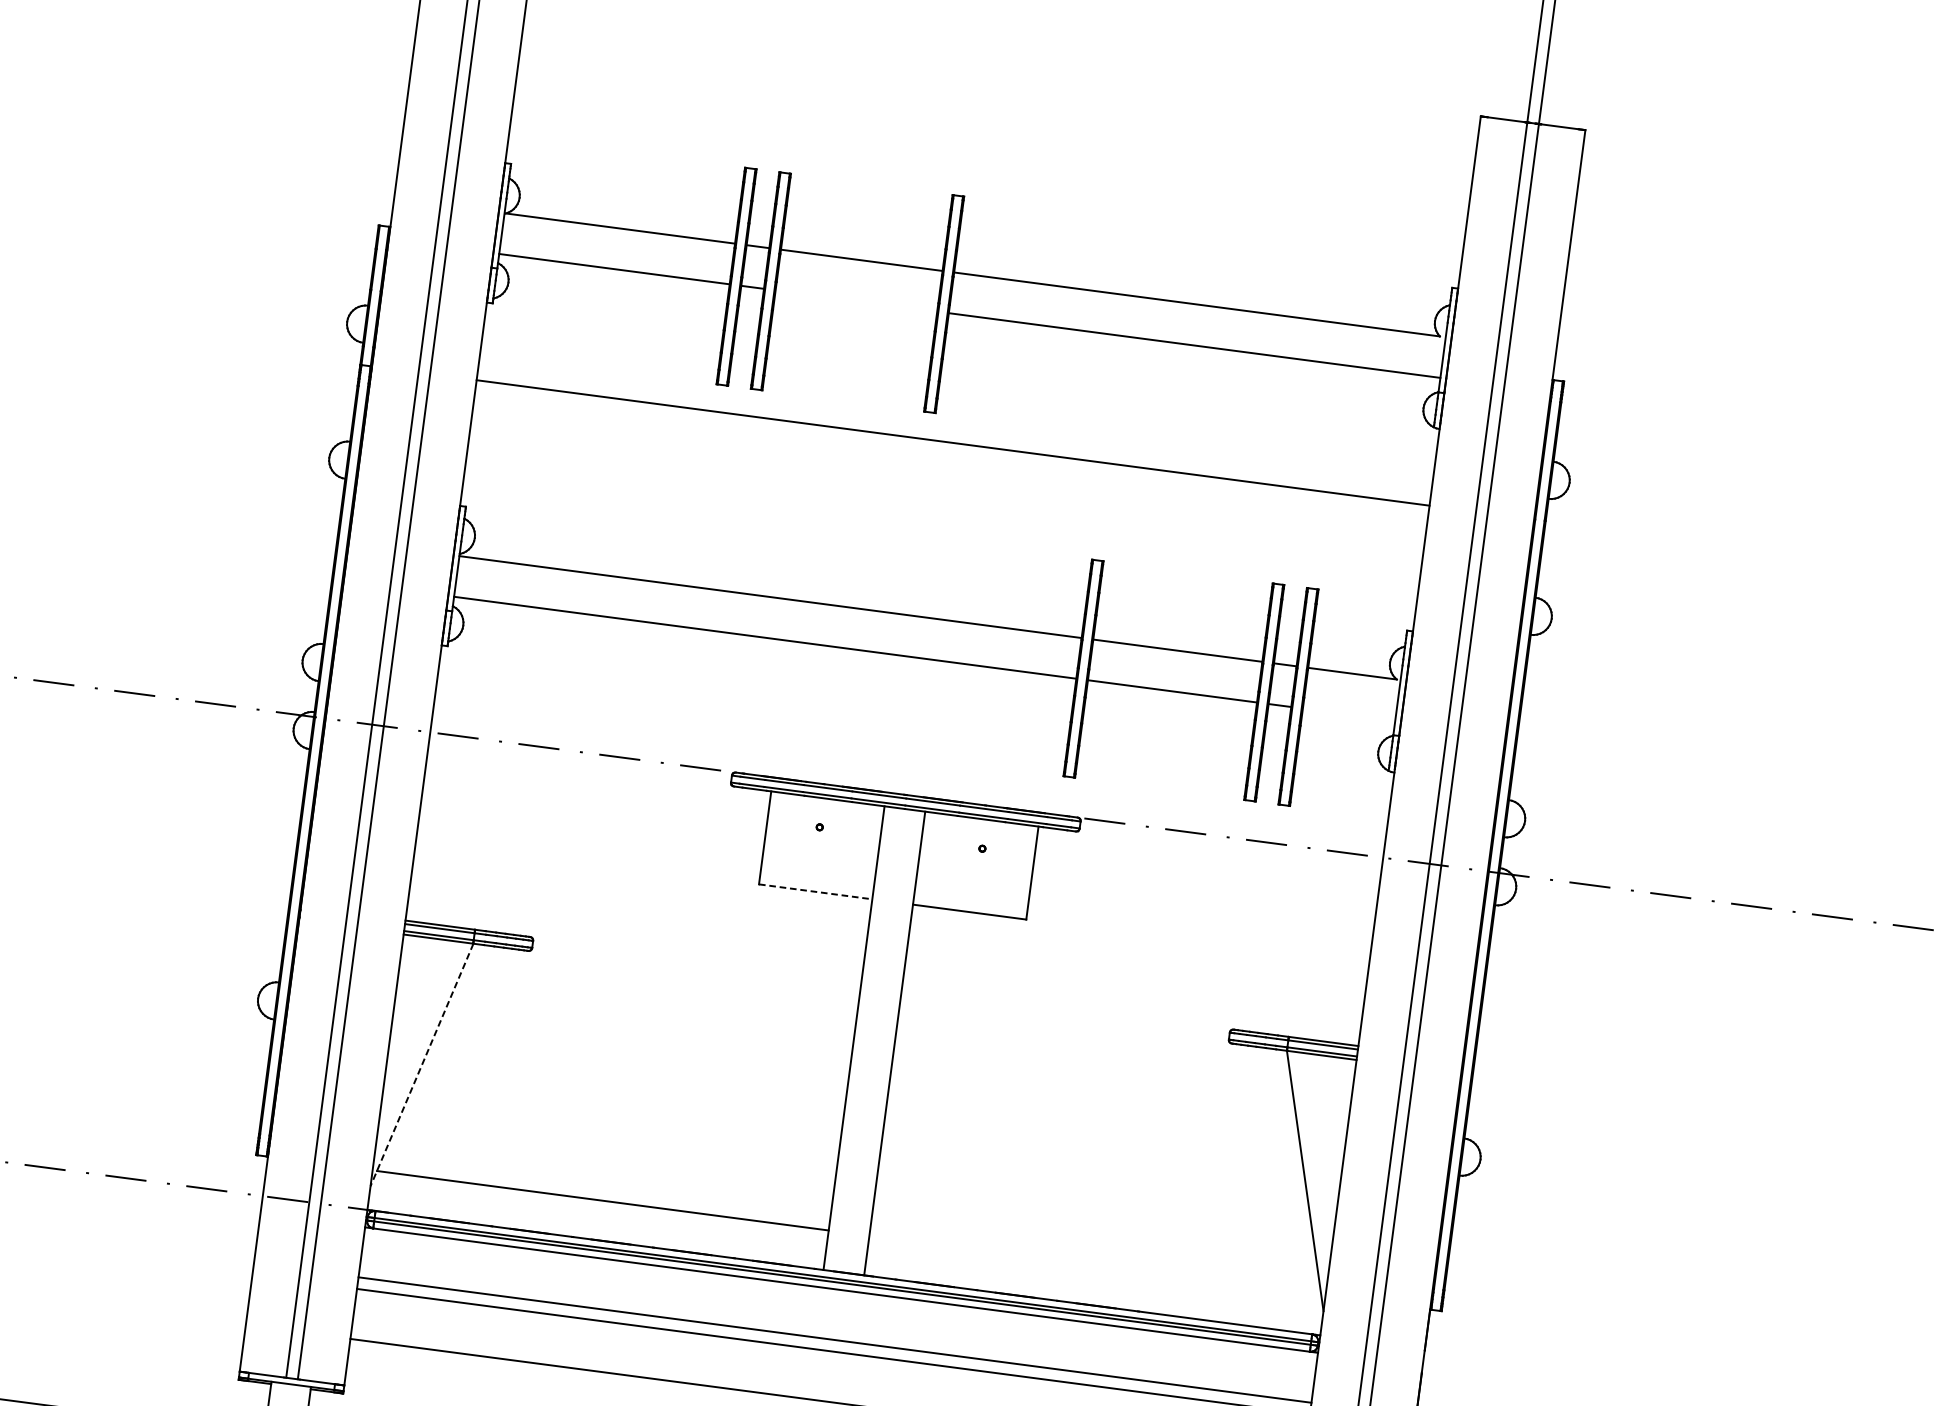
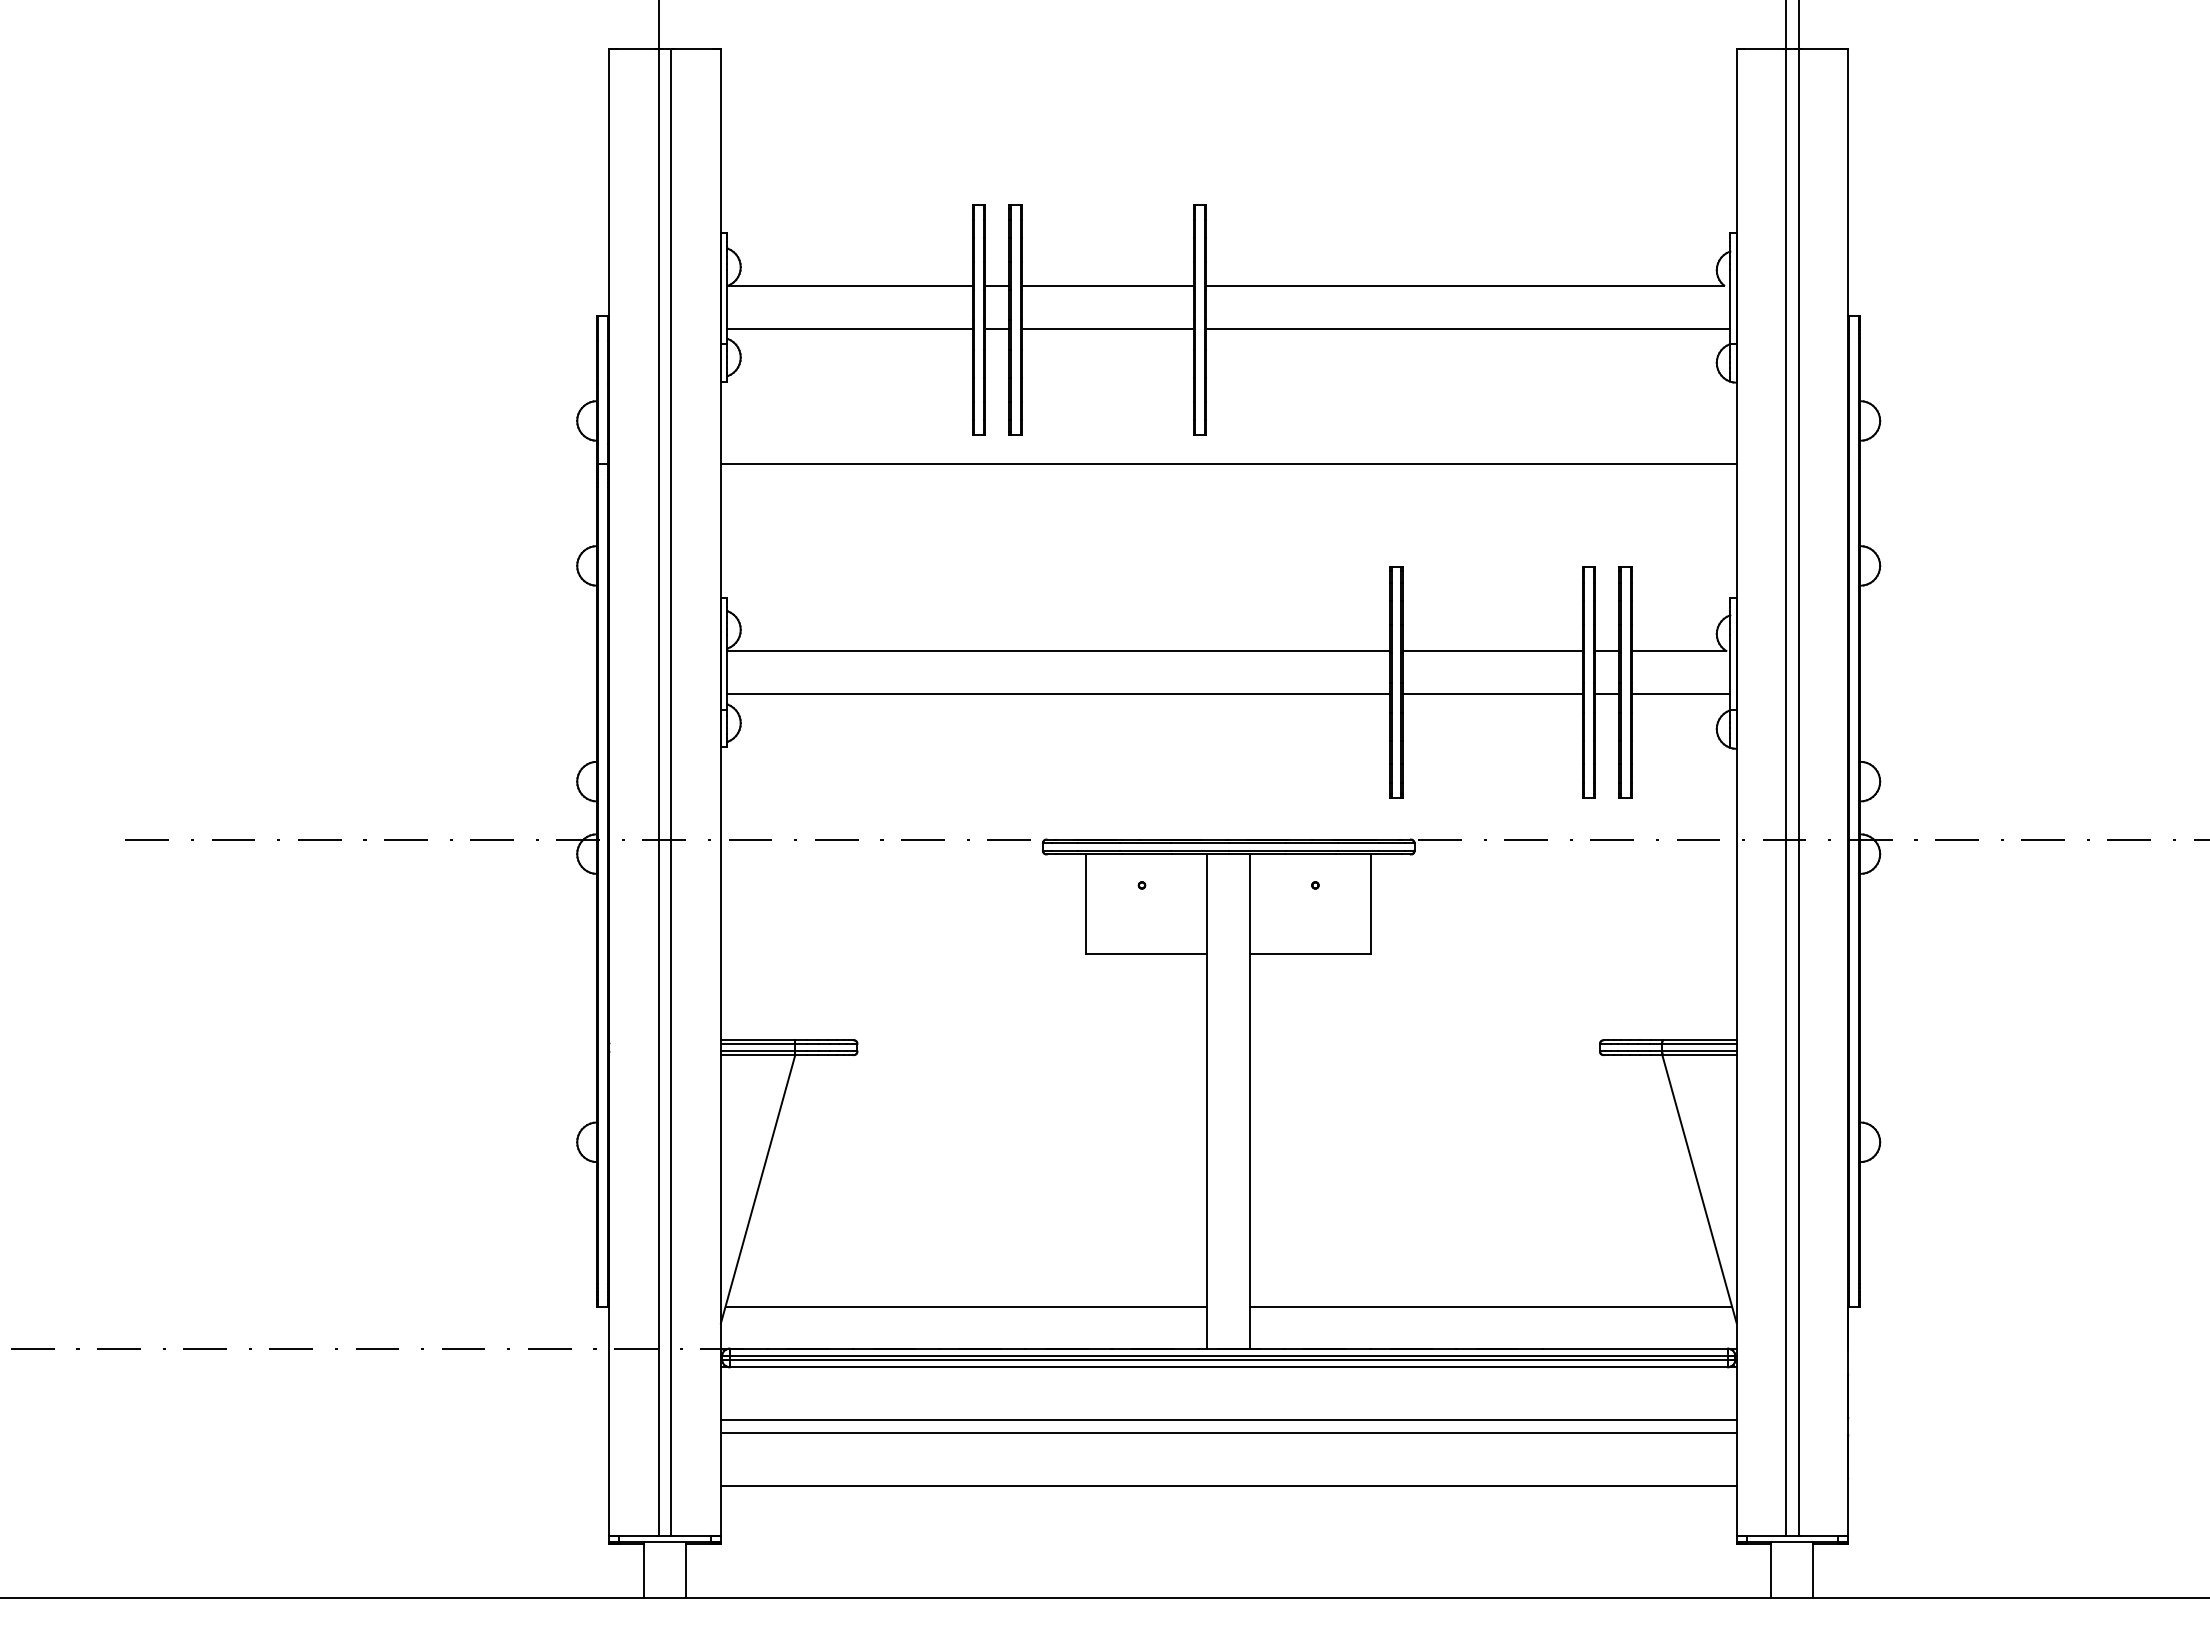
line: (856, 300) -> (1107, 328), added
line: (1348, 714) -> (1680, 694), added
line: (816, 891) -> (1147, 953), dashed -> solid
line: (421, 1065) -> (757, 1189), dashed -> solid
line: (1095, 1265) -> (1491, 1306), added

